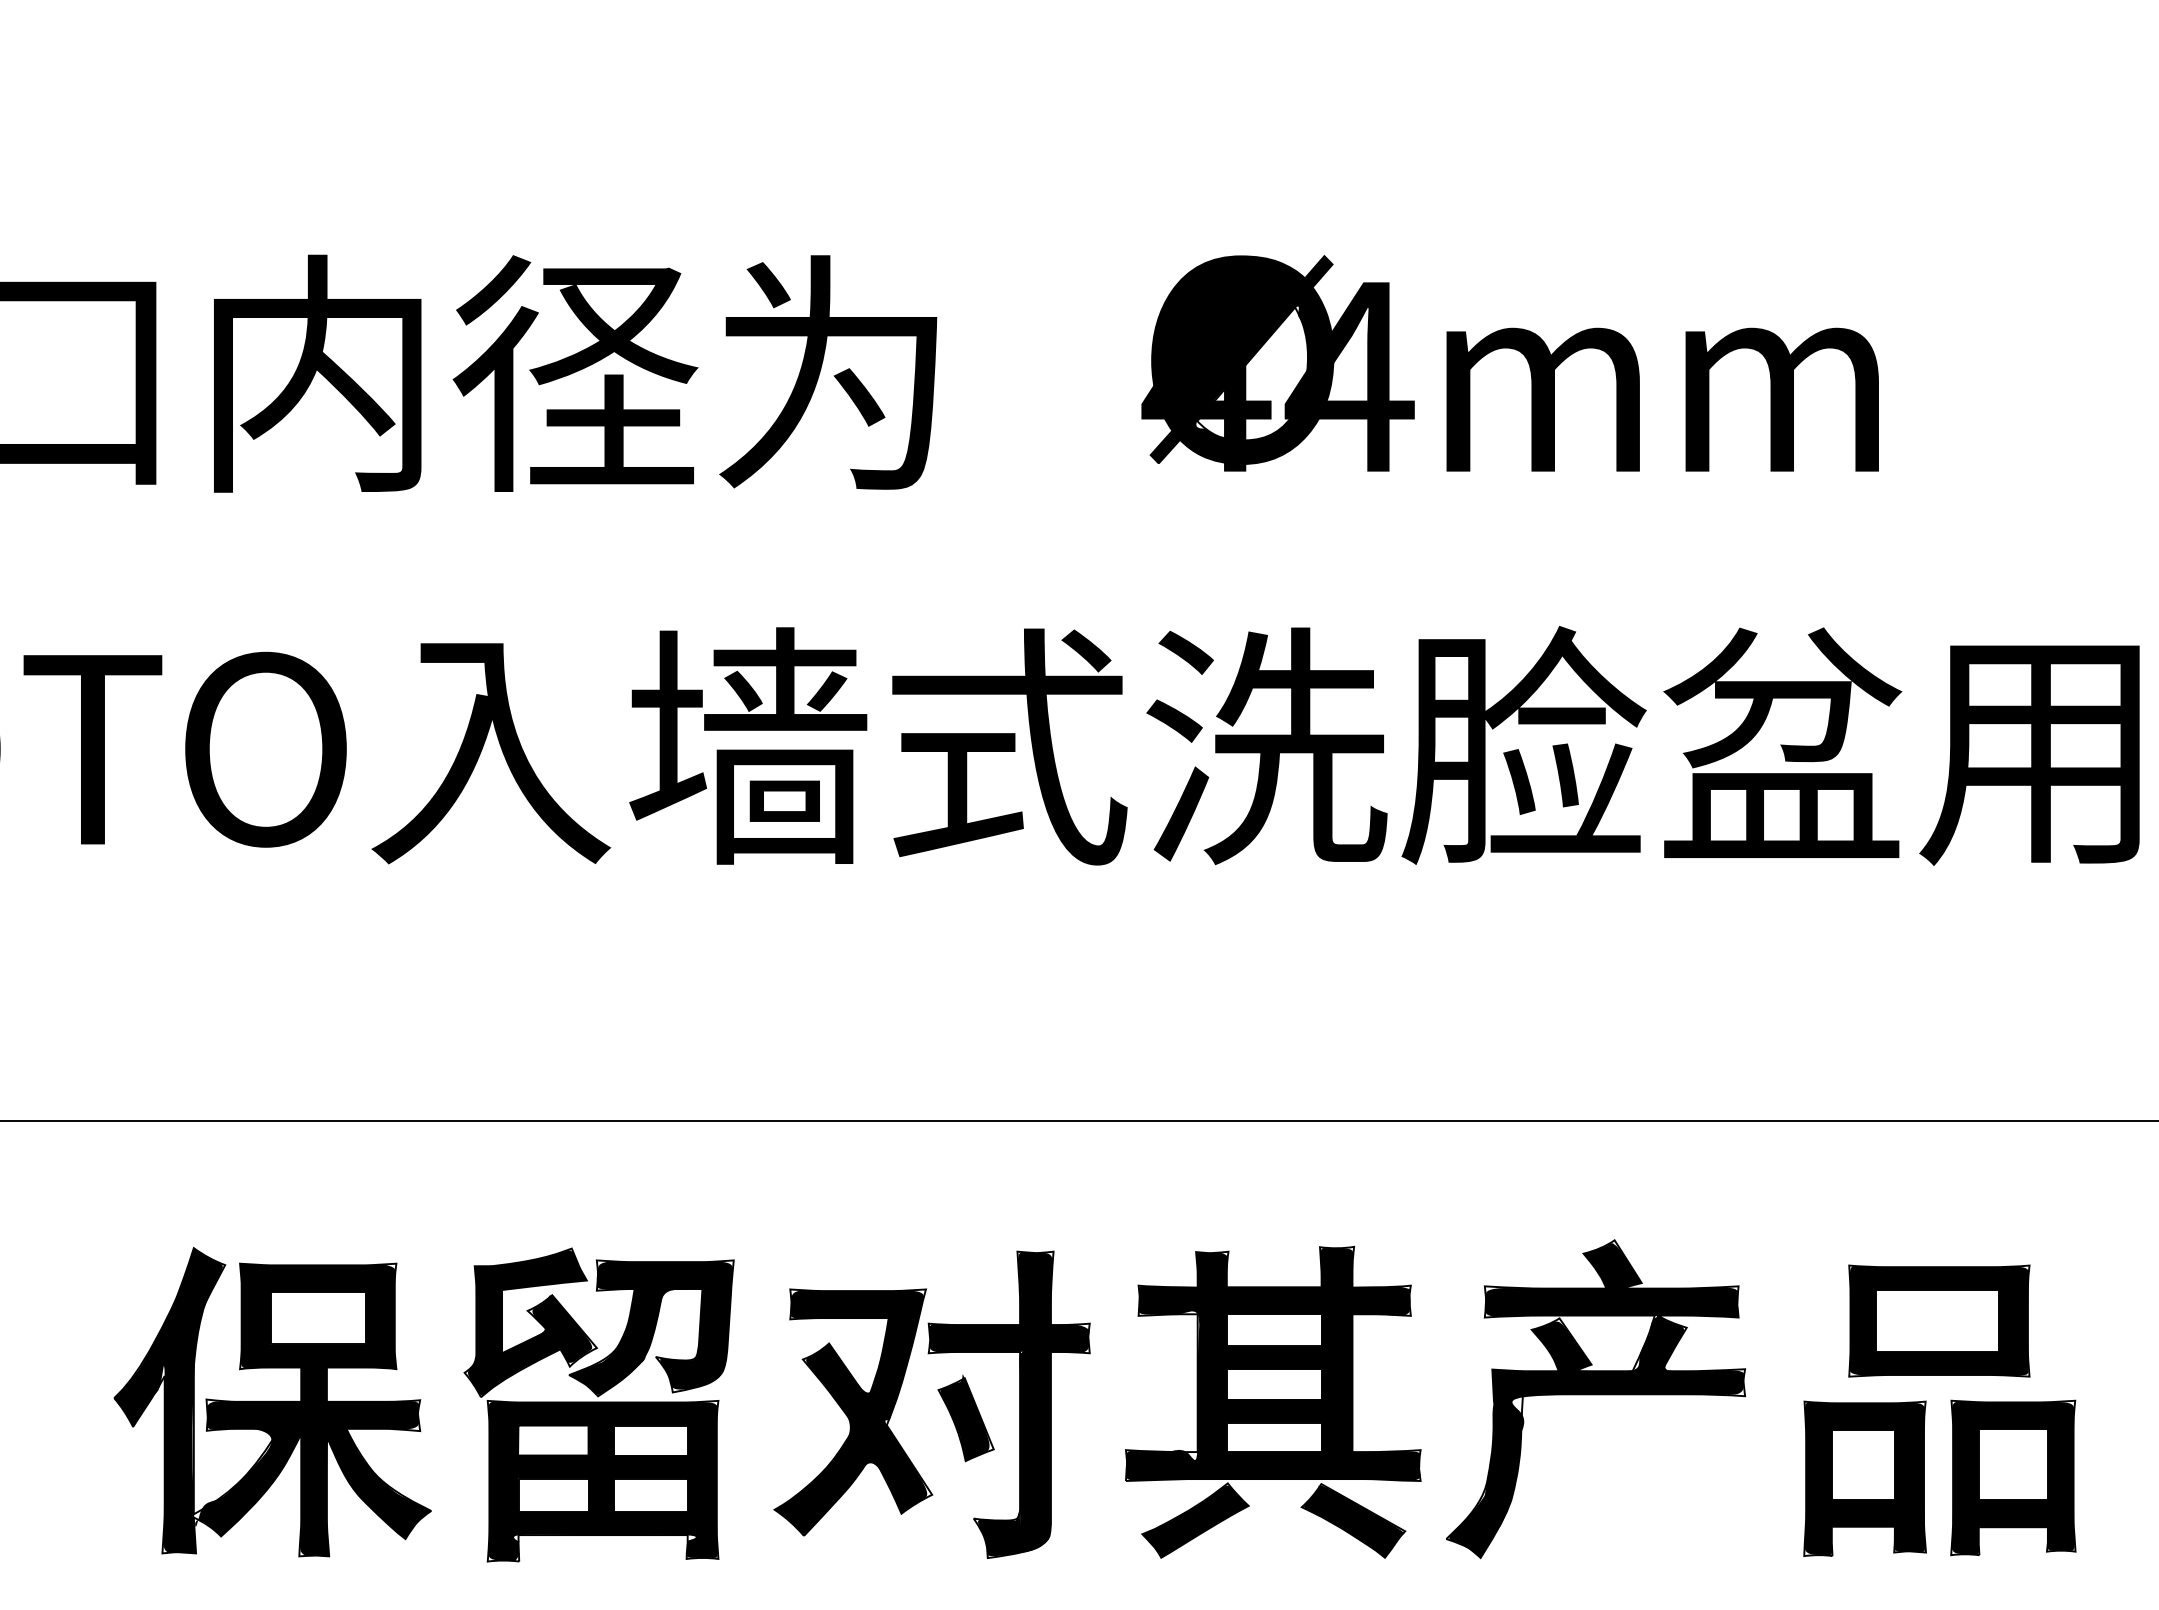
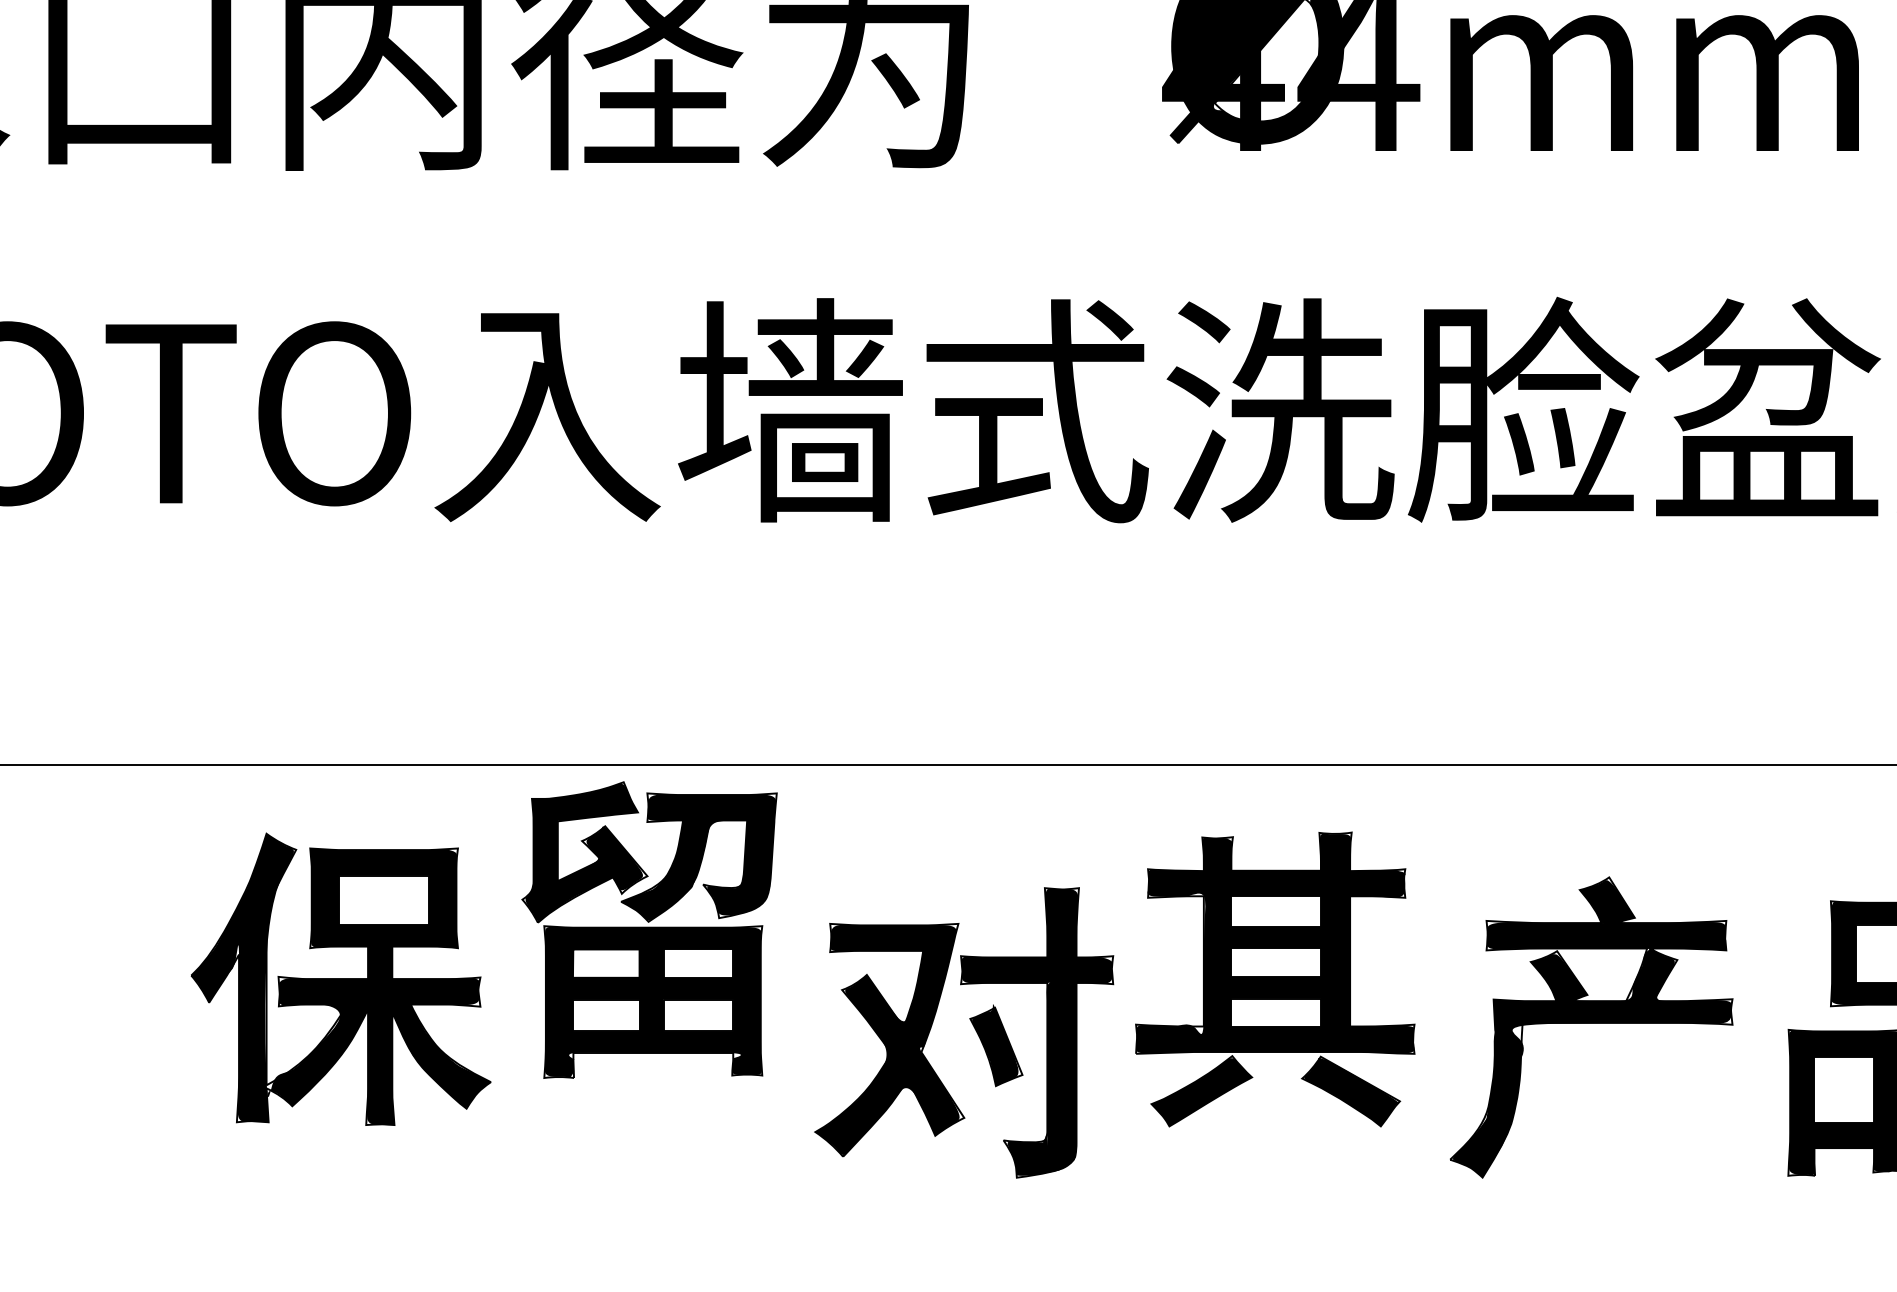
part: (272, 1401) -> (340, 978), moved
part: (1273, 1401) -> (1275, 978), moved
part: (598, 1404) -> (648, 929), moved

